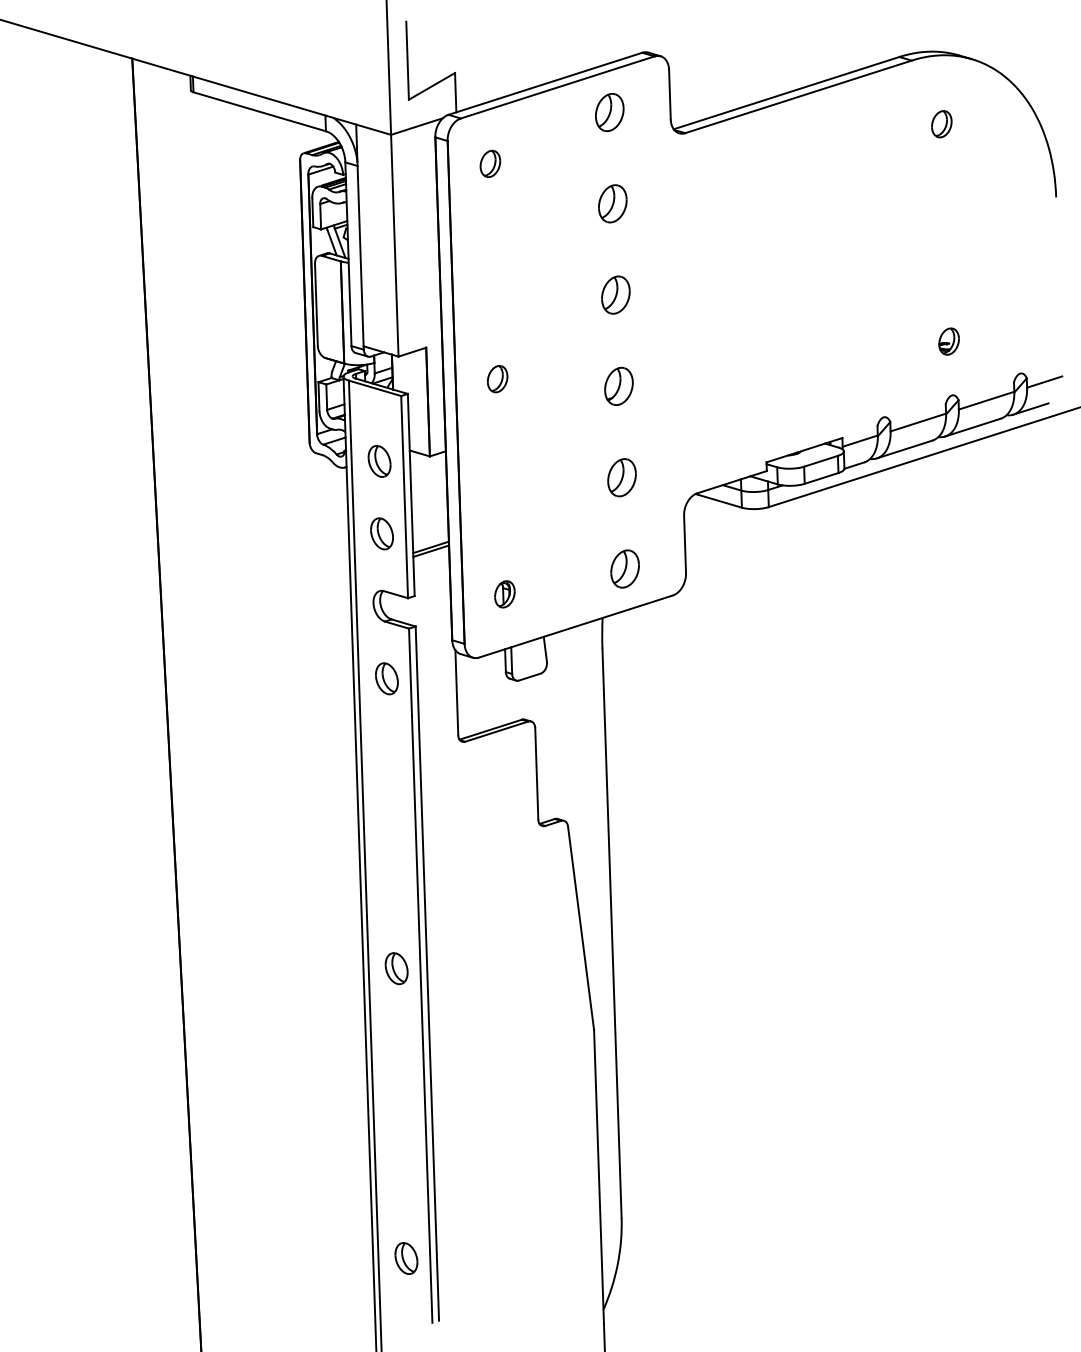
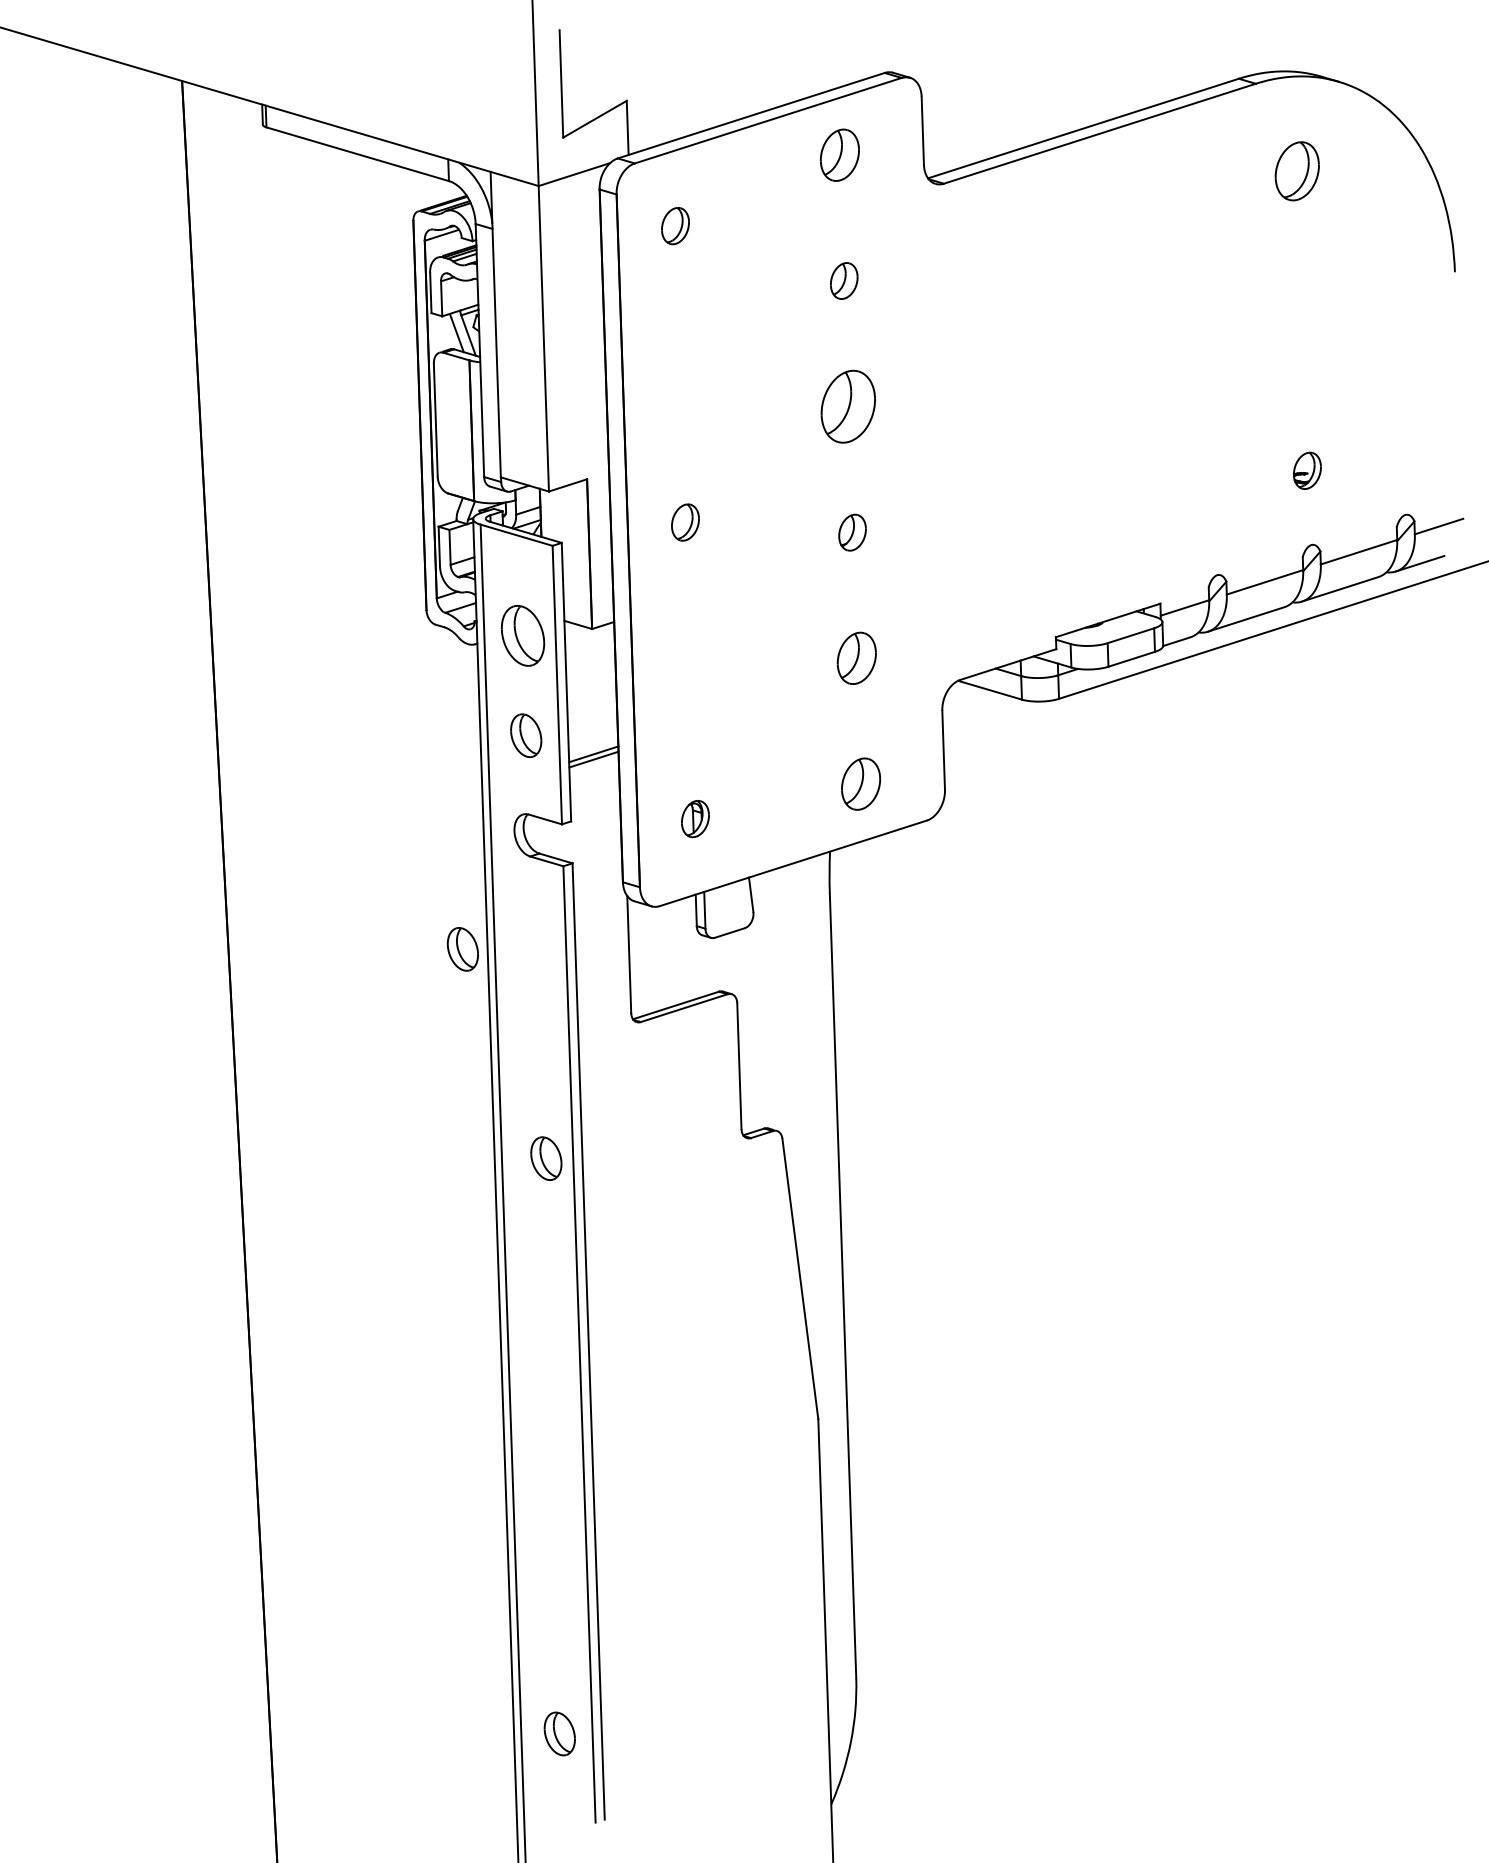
part: (941, 124) -> (1297, 171), size x1.6
part: (613, 203) -> (844, 280), size x0.7
part: (615, 294) -> (848, 406), size x1.4
part: (618, 386) -> (852, 532), size x0.7
part: (379, 461) -> (522, 635), size x1.4
part: (386, 678) -> (462, 949), moved
part: (396, 968) -> (546, 1158), moved

